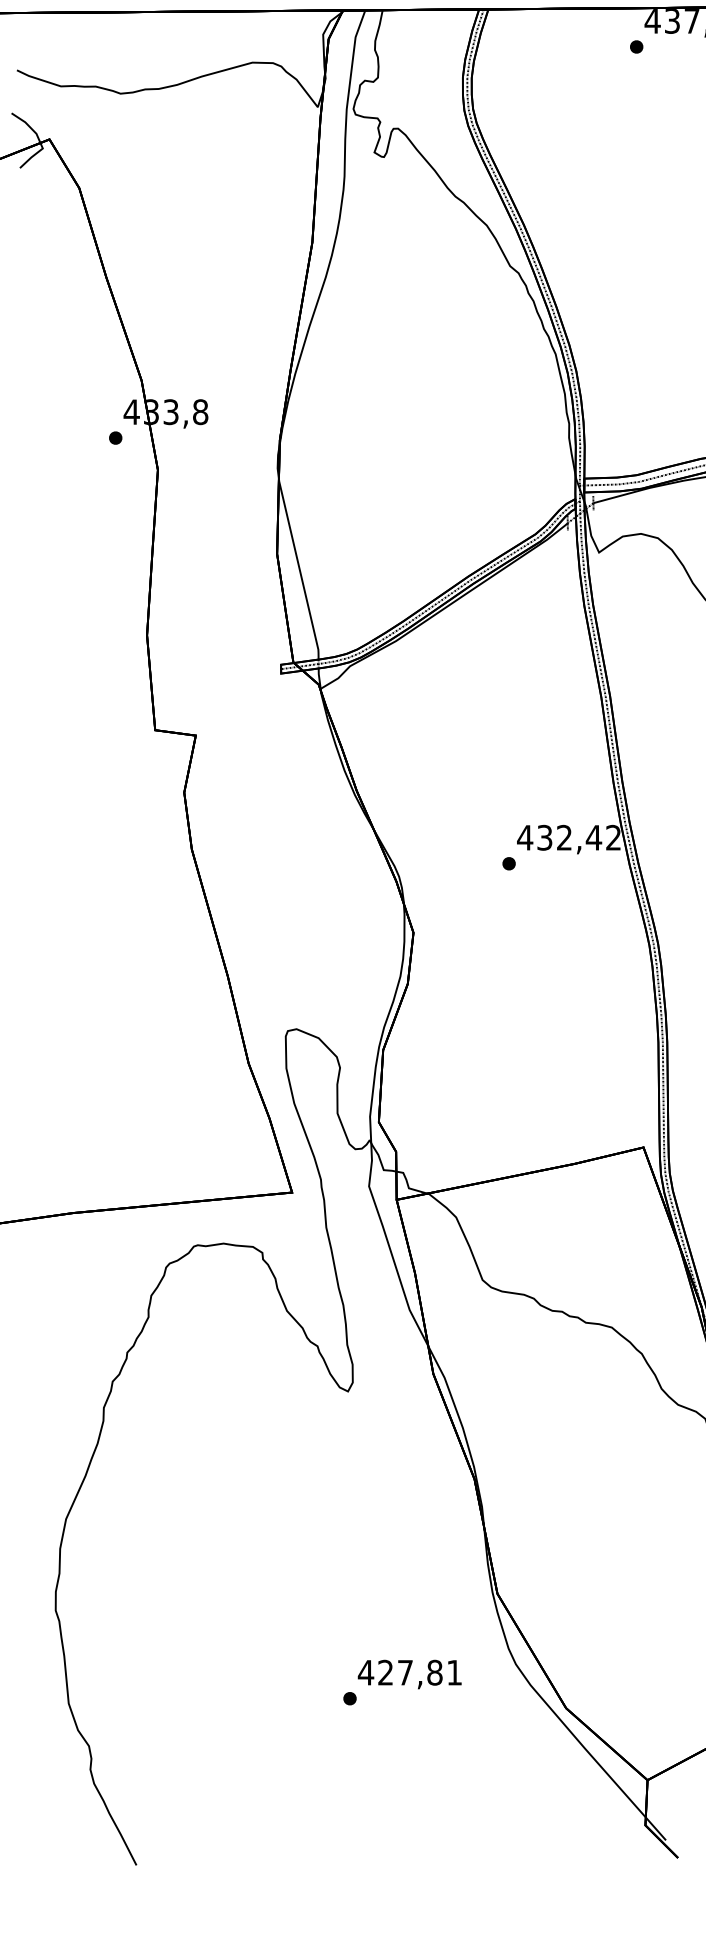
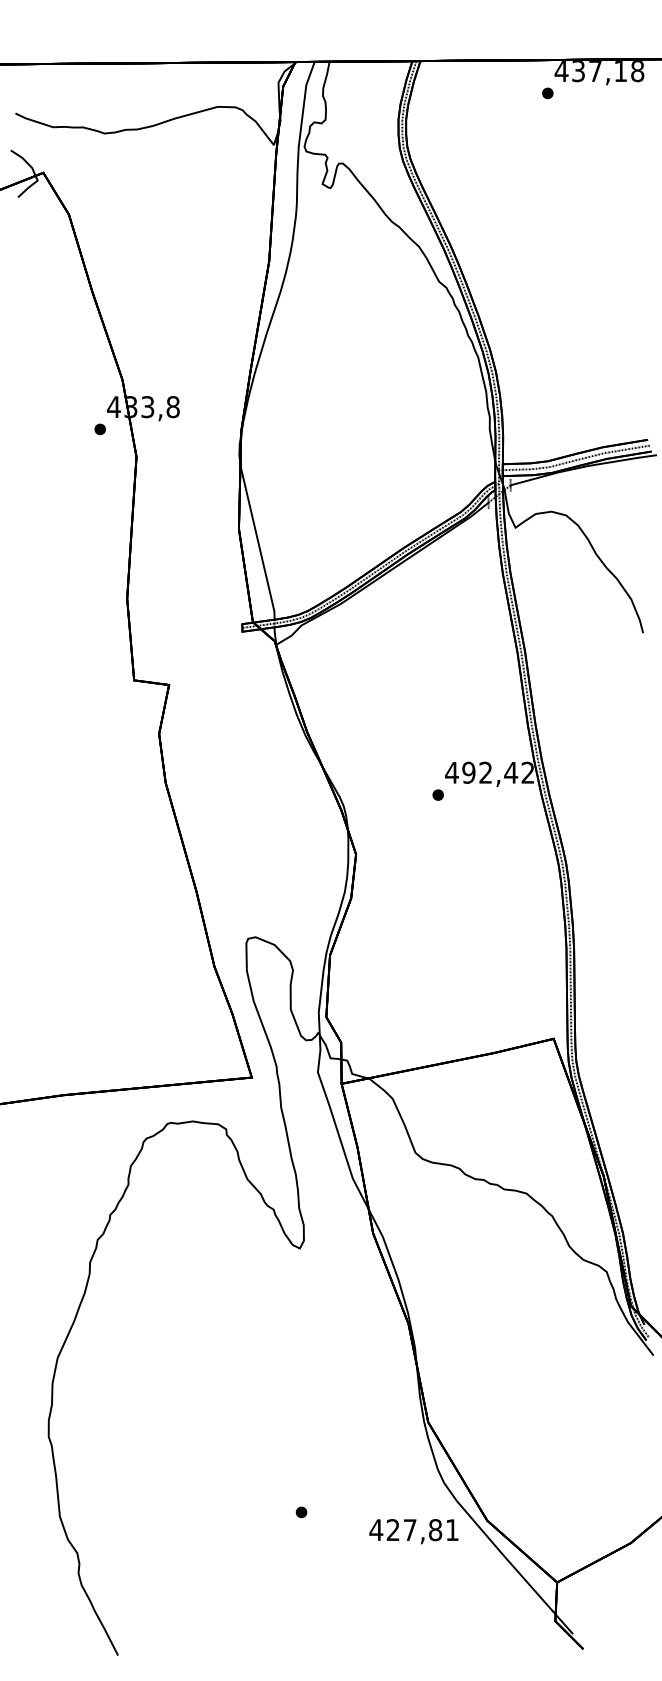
text: (544, 837) -> (468, 772), 432,42 -> 492,42
text: (409, 1674) -> (413, 1531), moved

